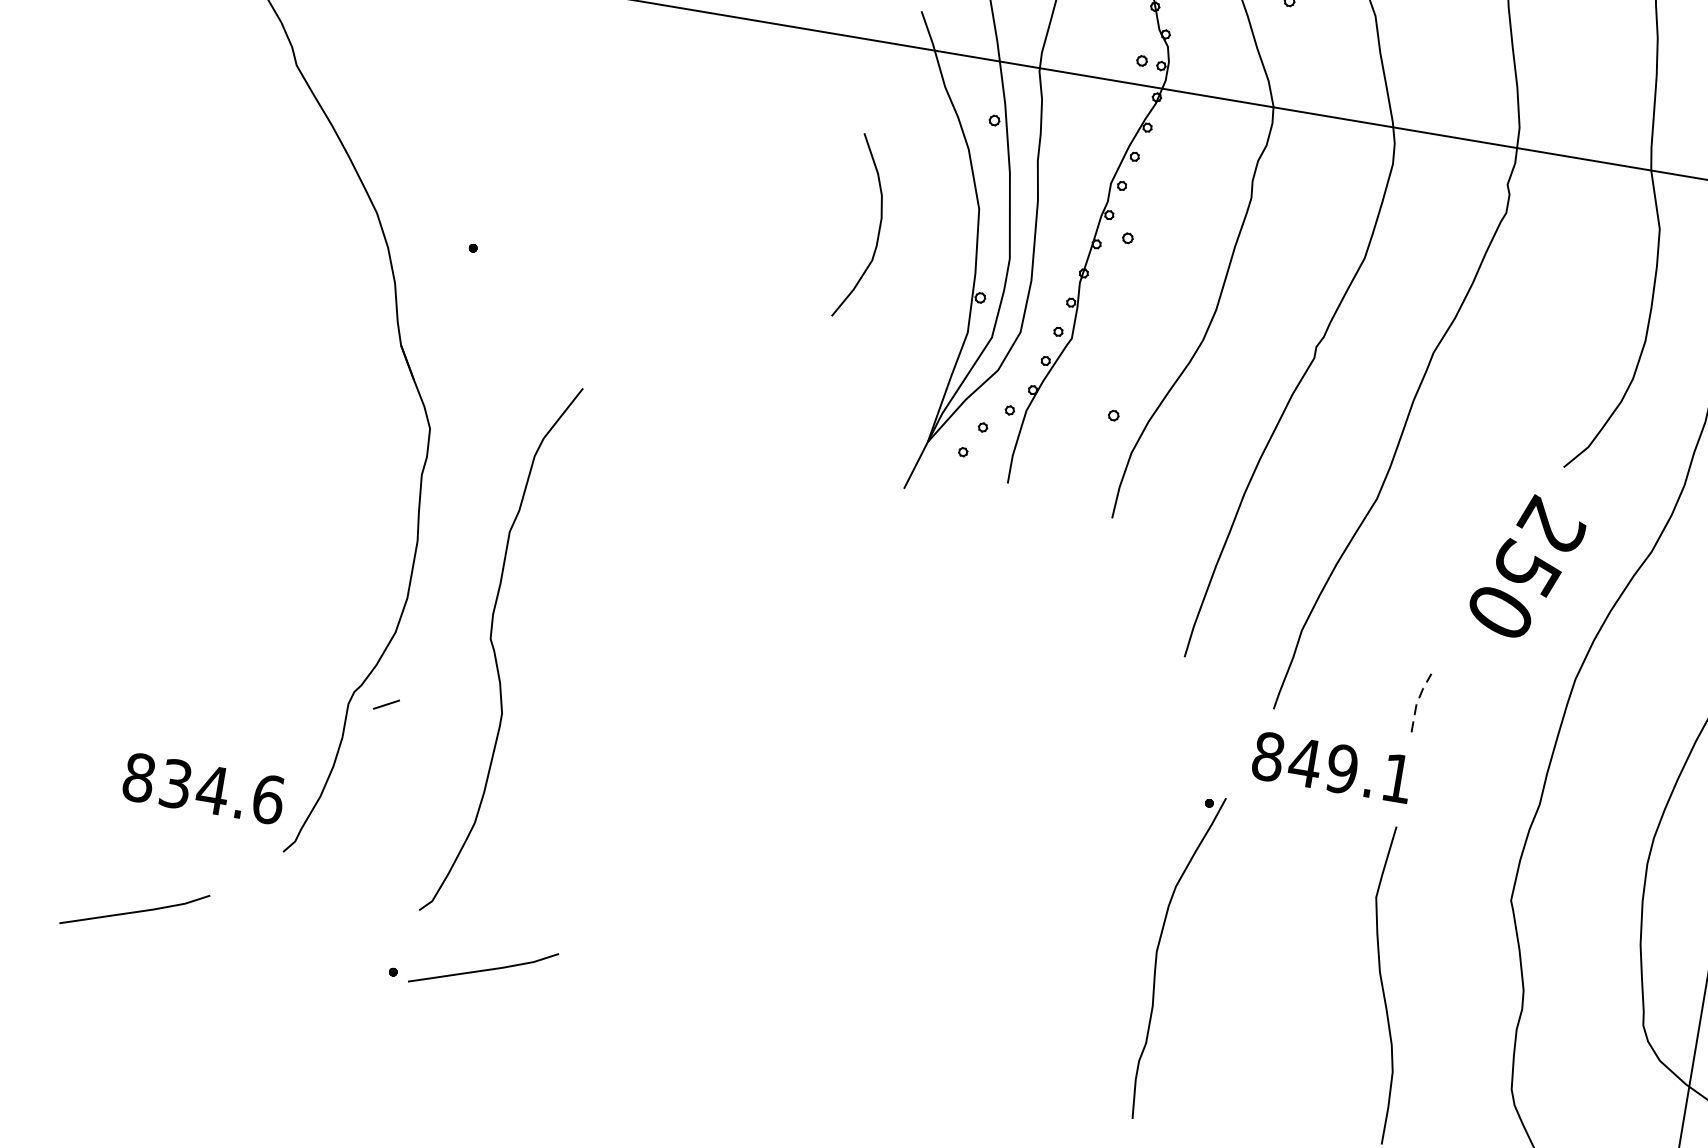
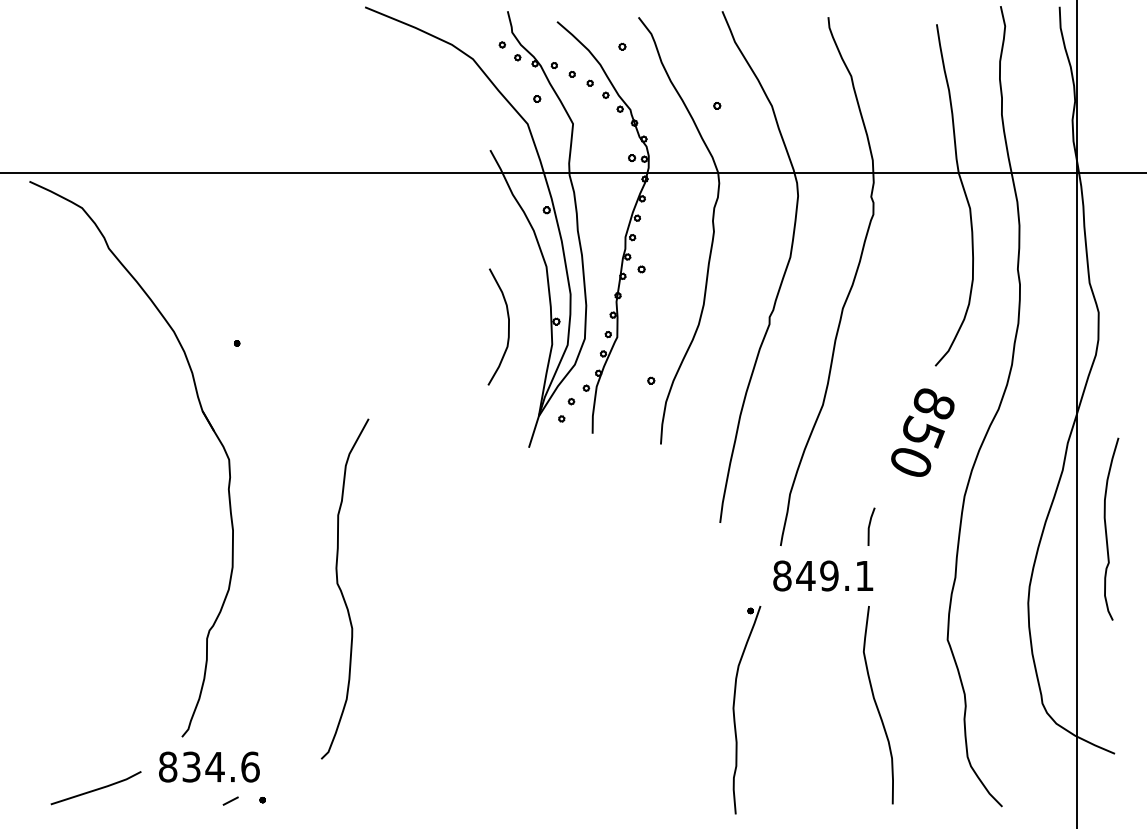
curve: (878, 229) -> (508, 326), moved
text: (1551, 524) -> (933, 402), 250 -> 850
curve: (495, 649) -> (341, 589), moved
line: (1418, 701) -> (869, 526), dashed -> solid
line: (386, 703) -> (230, 800), moved
text: (204, 787) -> (209, 766), moved
curve: (484, 968) -> (318, 788), removed

